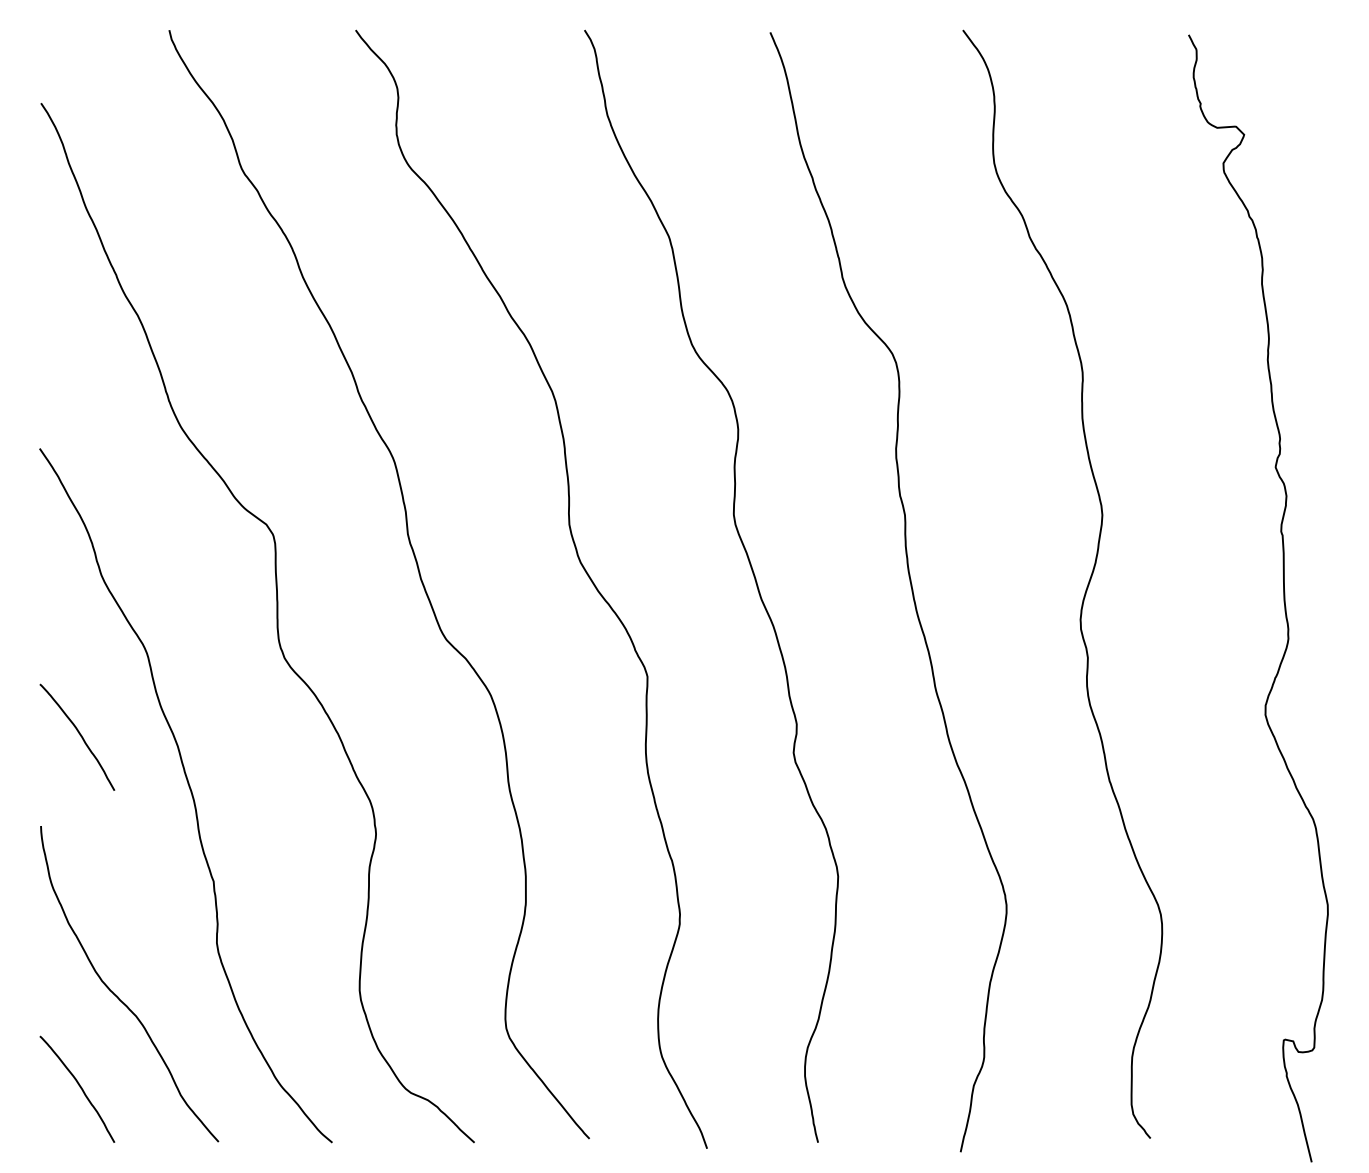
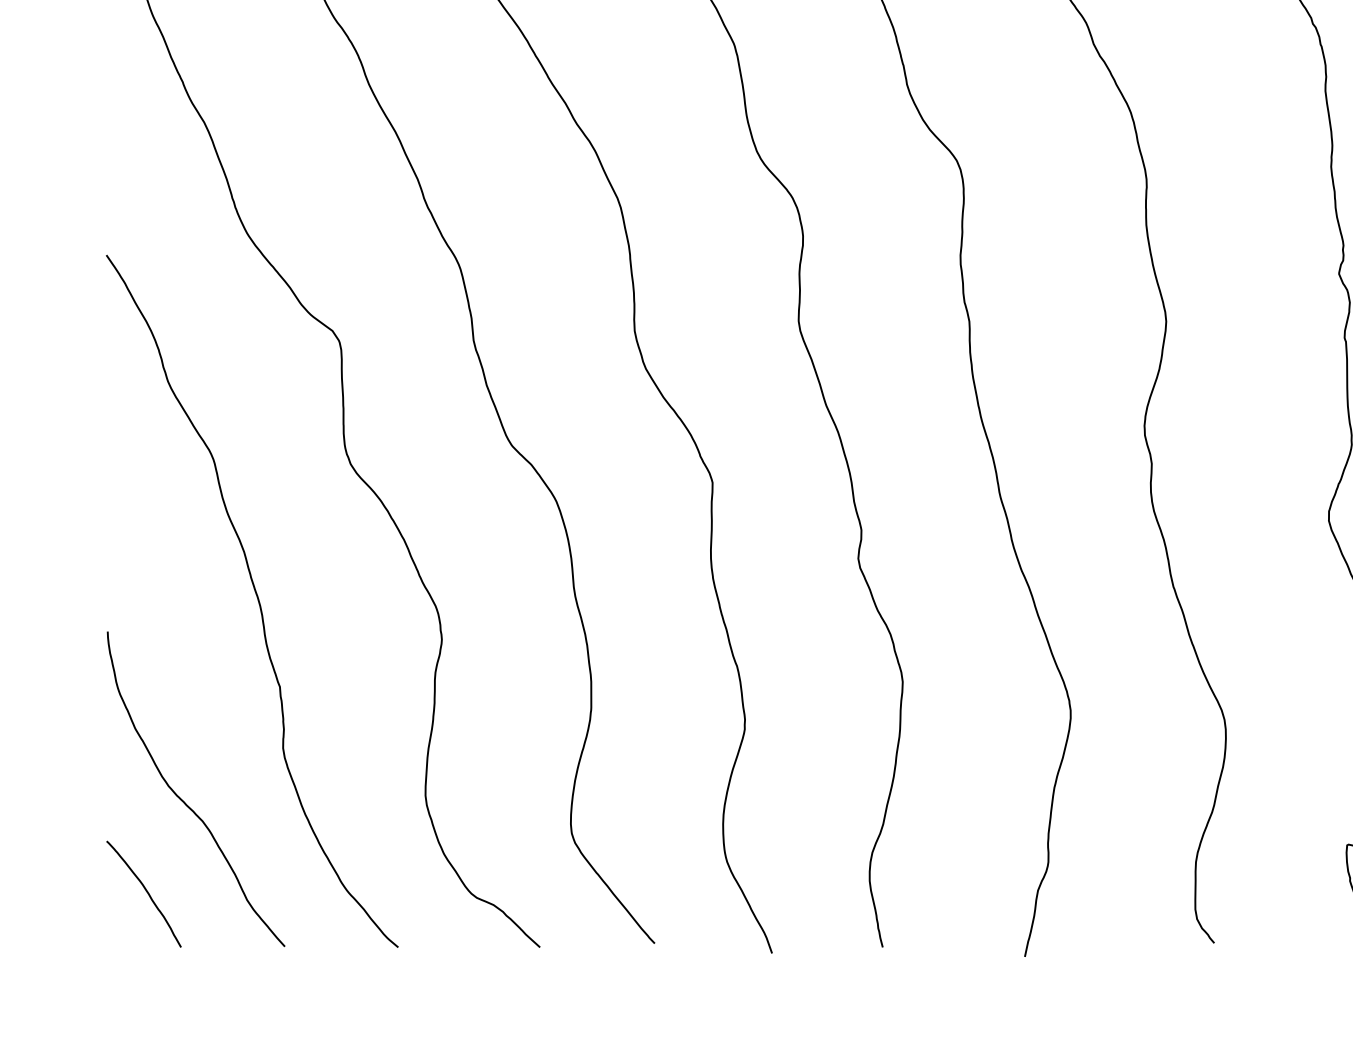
curve: (79, 735) -> (146, 541), removed

